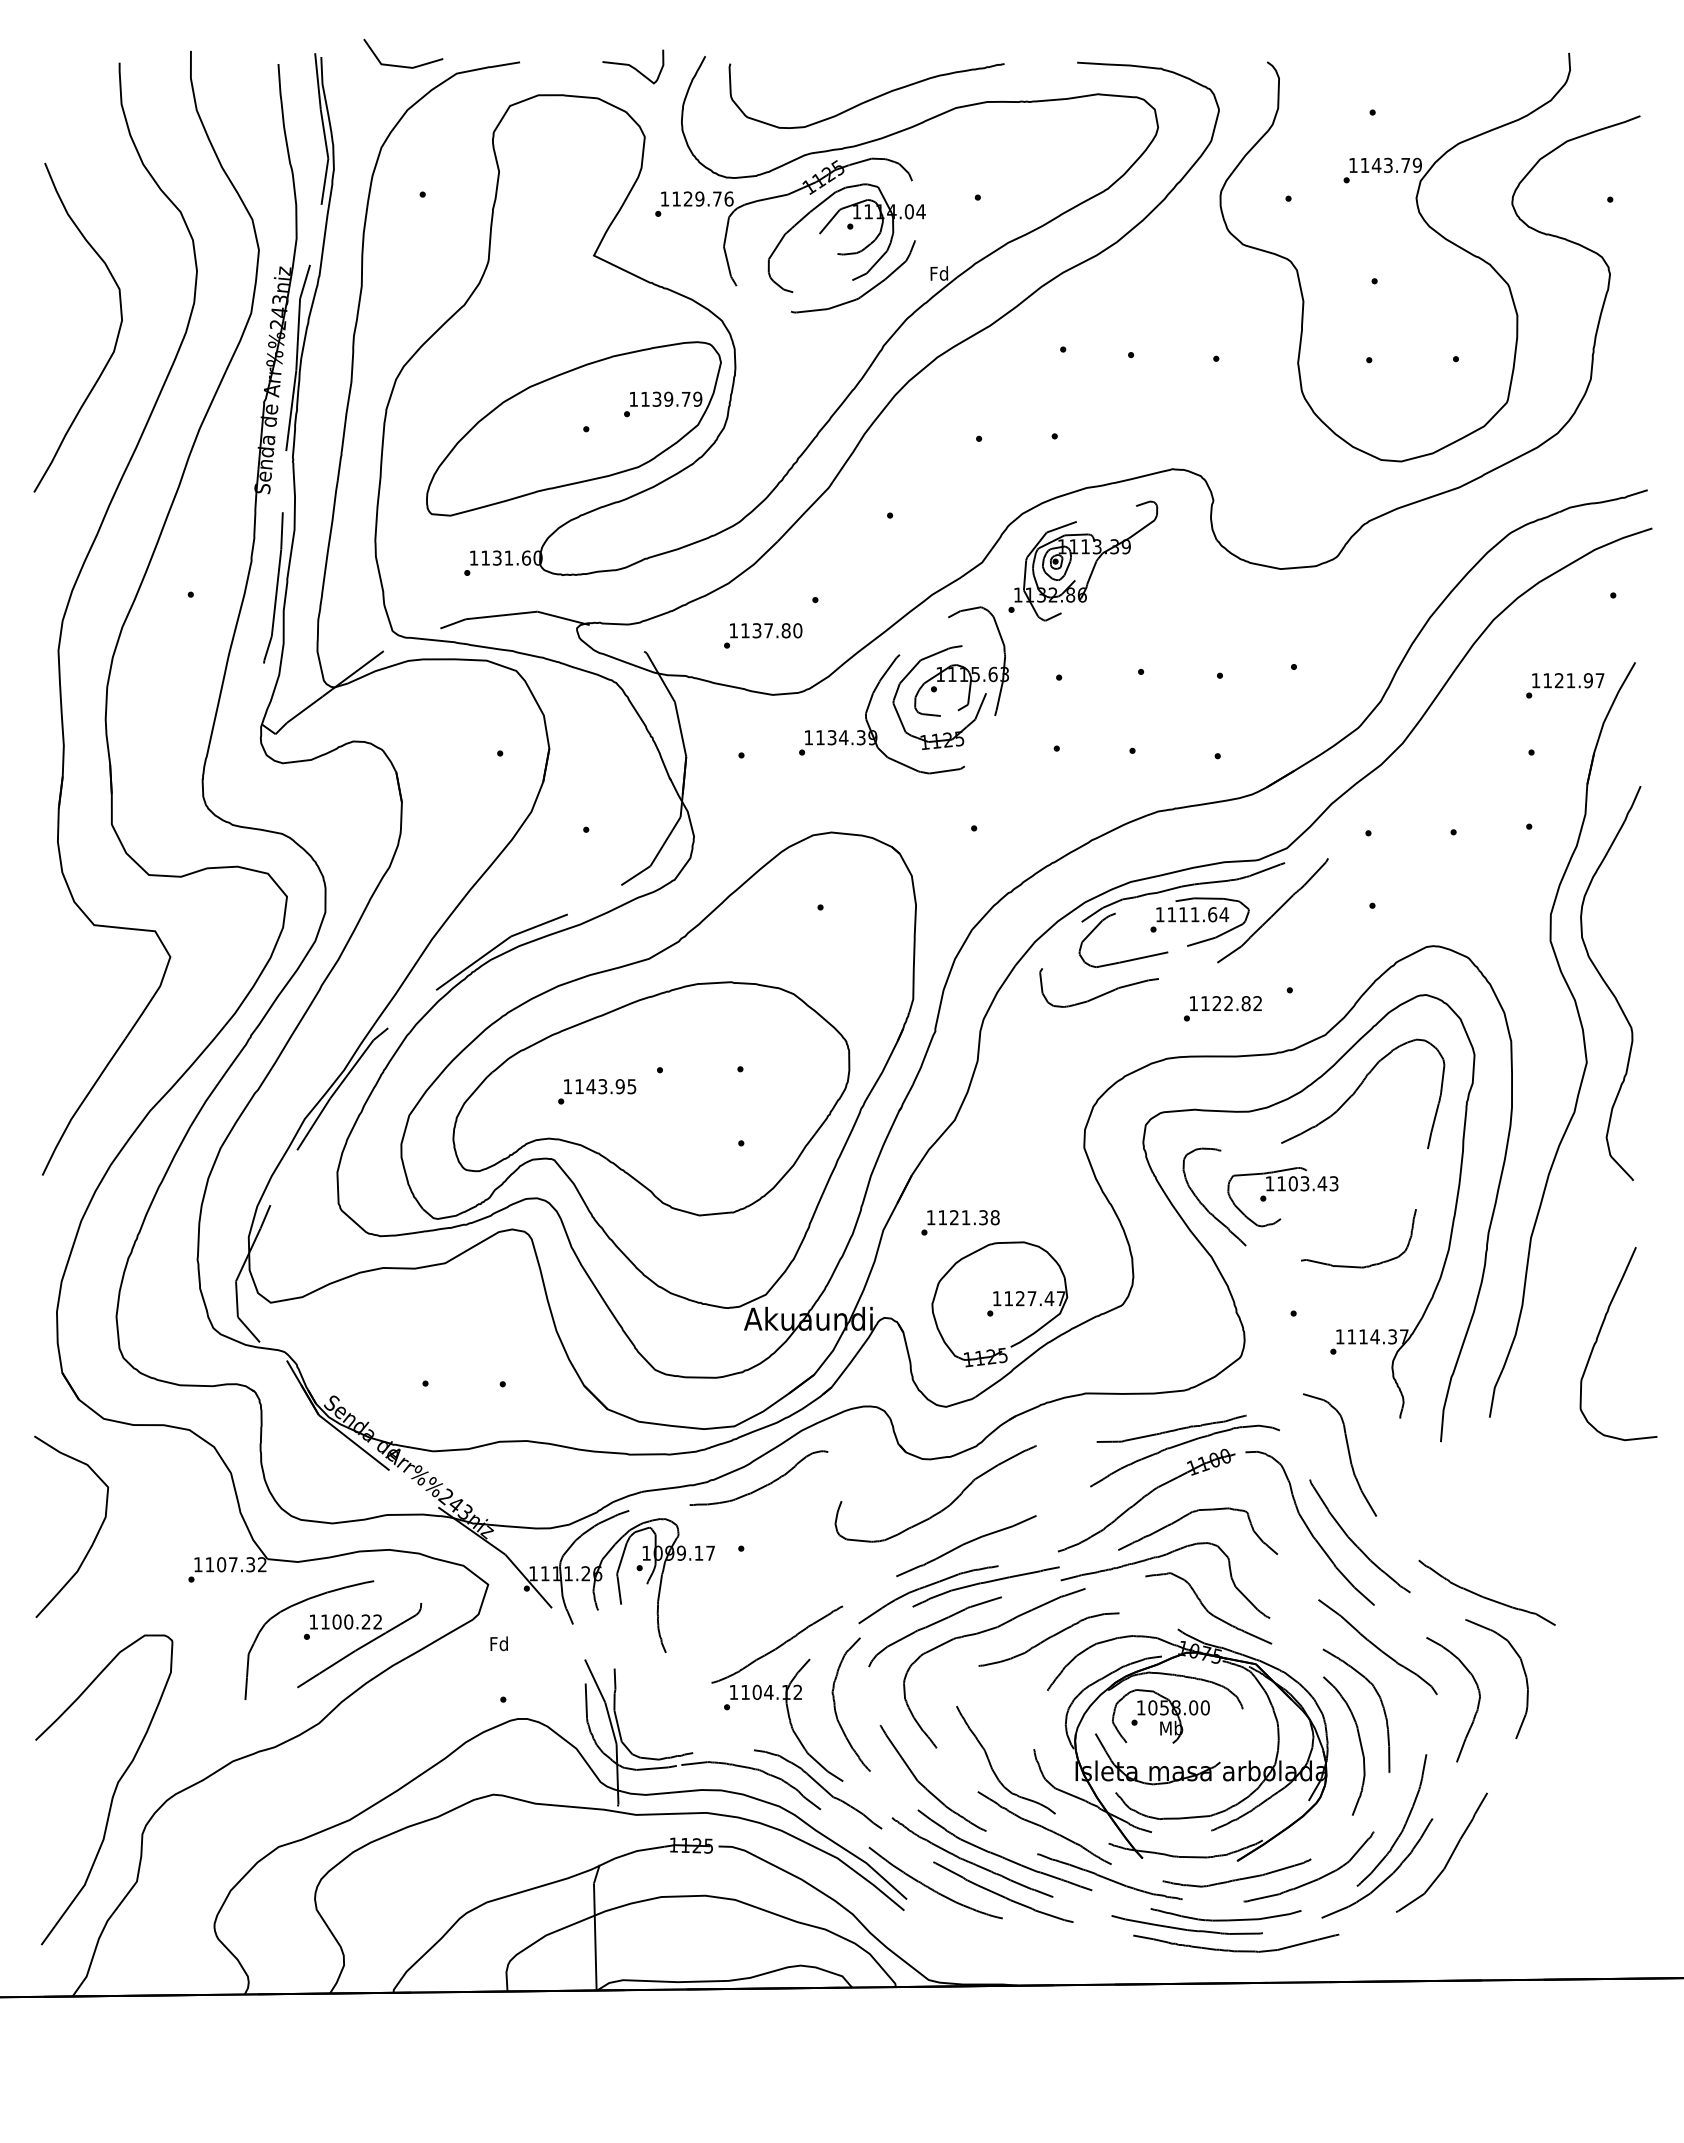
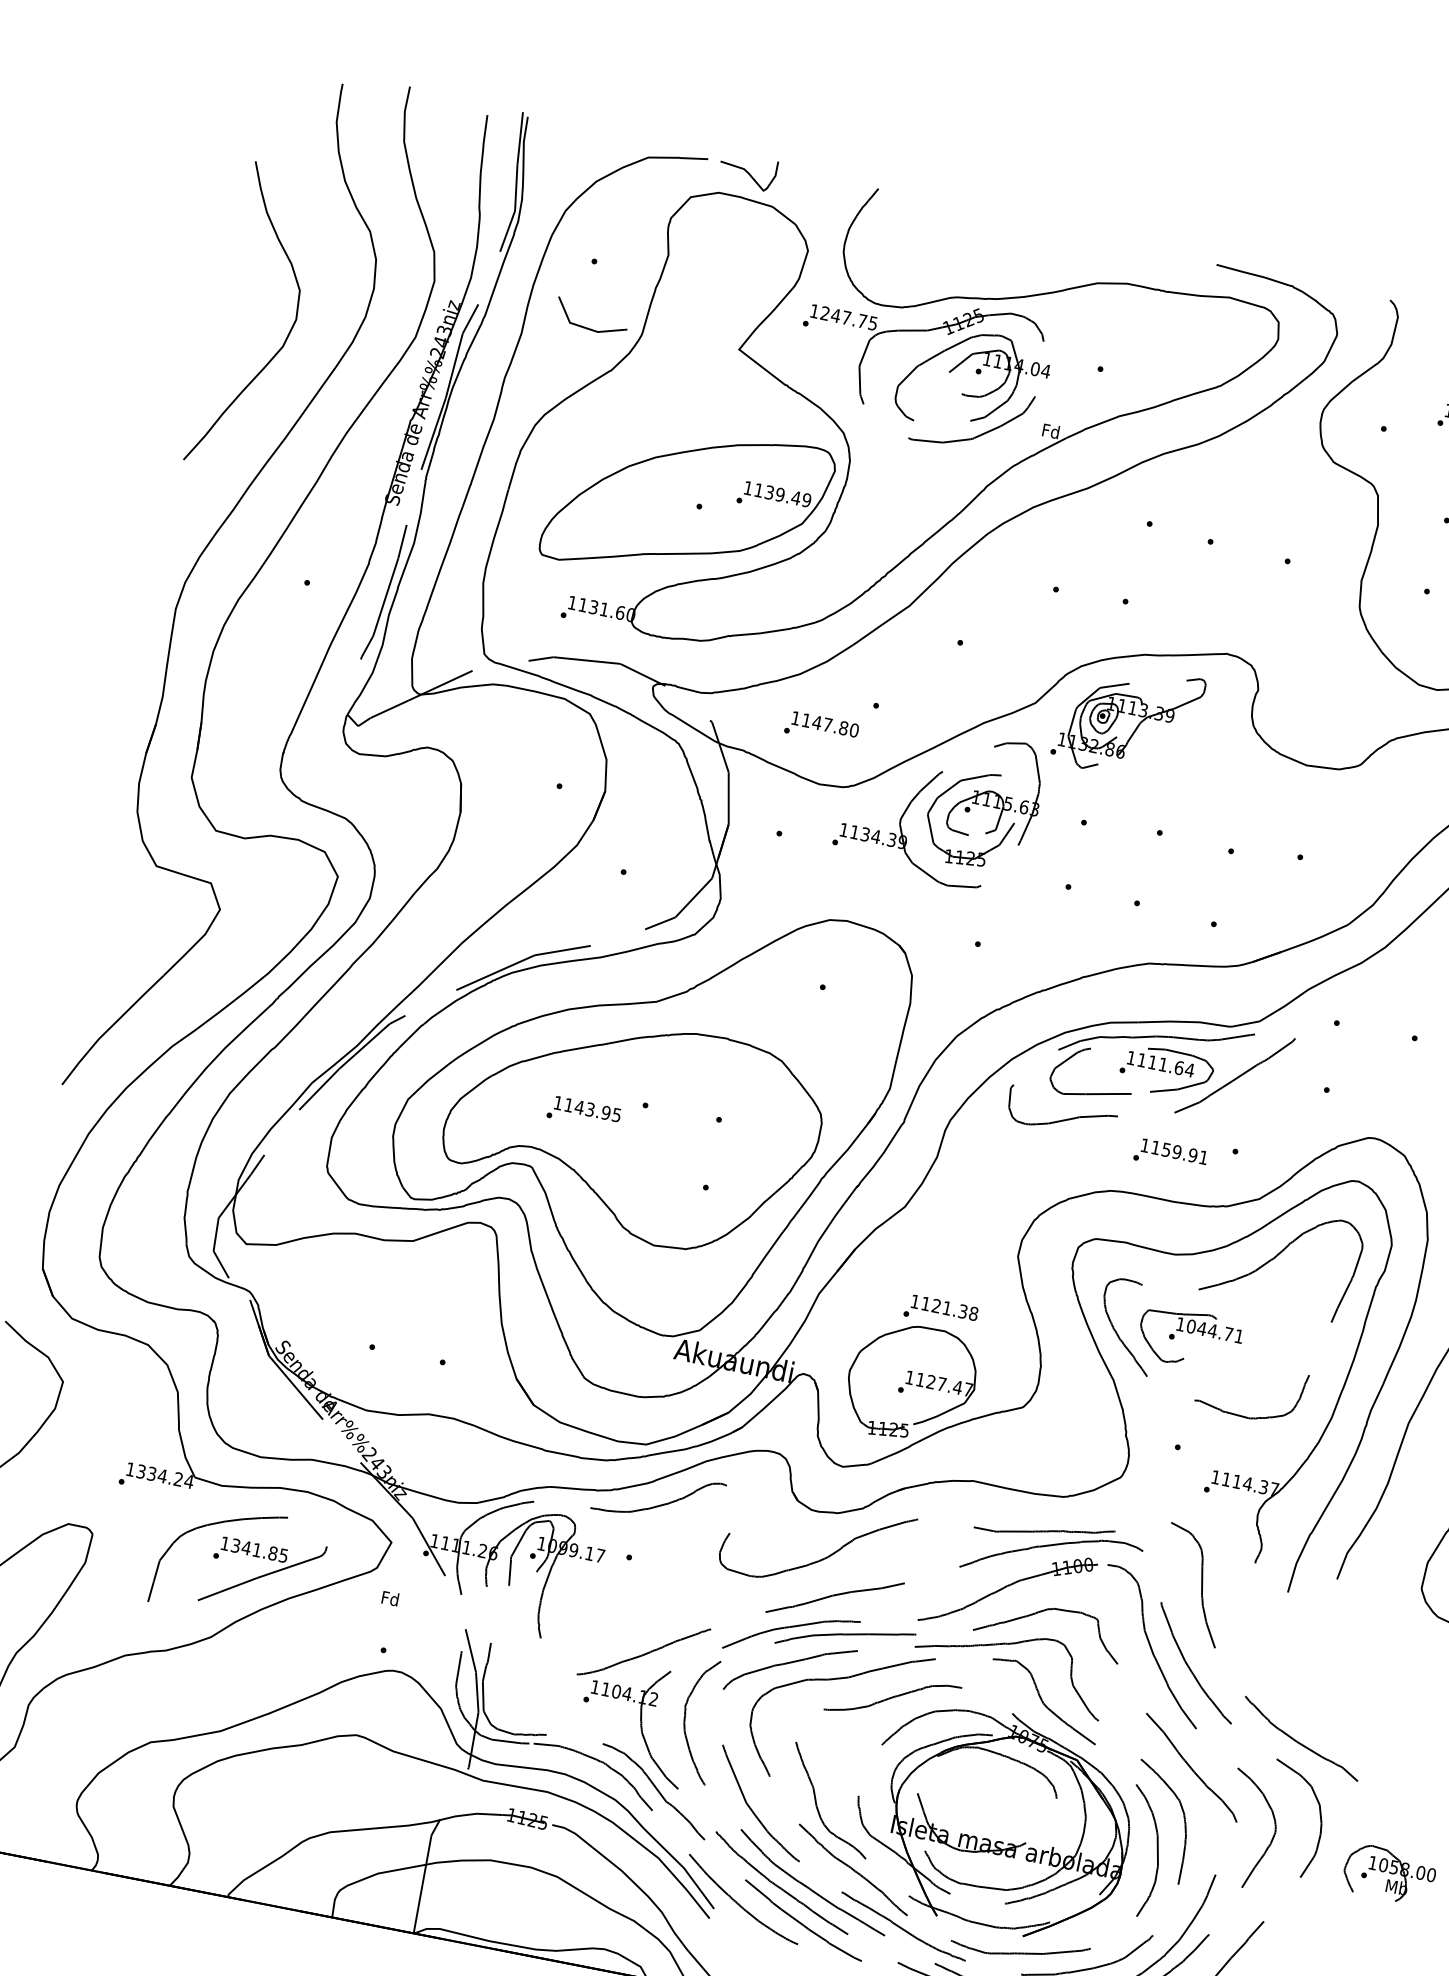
line: (402, 65) -> (589, 327), moved
curve: (633, 66) -> (748, 171), moved
curve: (868, 99) -> (1019, 258), removed
text: (702, 198) -> (849, 317), 1129.76 -> 1247.75
text: (685, 399) -> (795, 498), 1139.79 -> 1139.49
text: (756, 630) -> (816, 722), 1137.80 -> 1147.80
text: (1236, 1003) -> (1184, 1153), 1122.82 -> 1159.91
text: (1307, 1183) -> (1215, 1331), 1103.43 -> 1044.71
text: (960, 1222) -> (941, 1311), moved
text: (236, 1564) -> (165, 1476), 1107.32 -> 1334.24
text: (351, 1621) -> (259, 1550), 1100.22 -> 1341.85
part: (1160, 1716) -> (1388, 1874), moved

